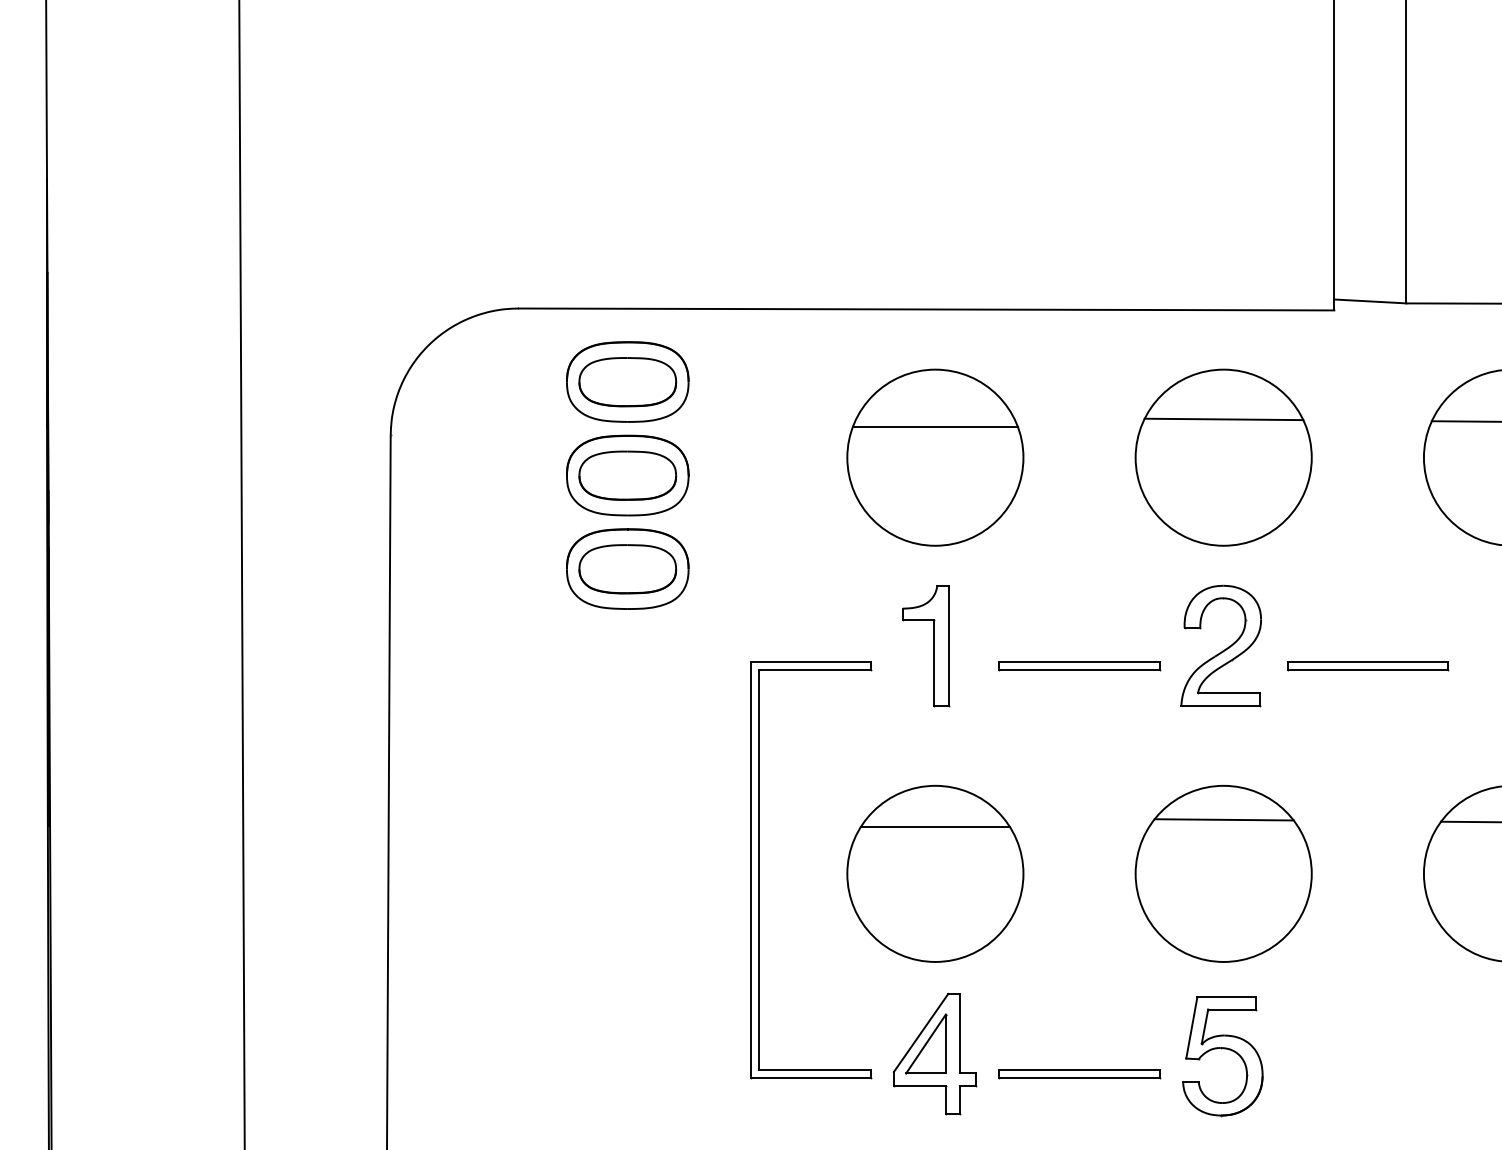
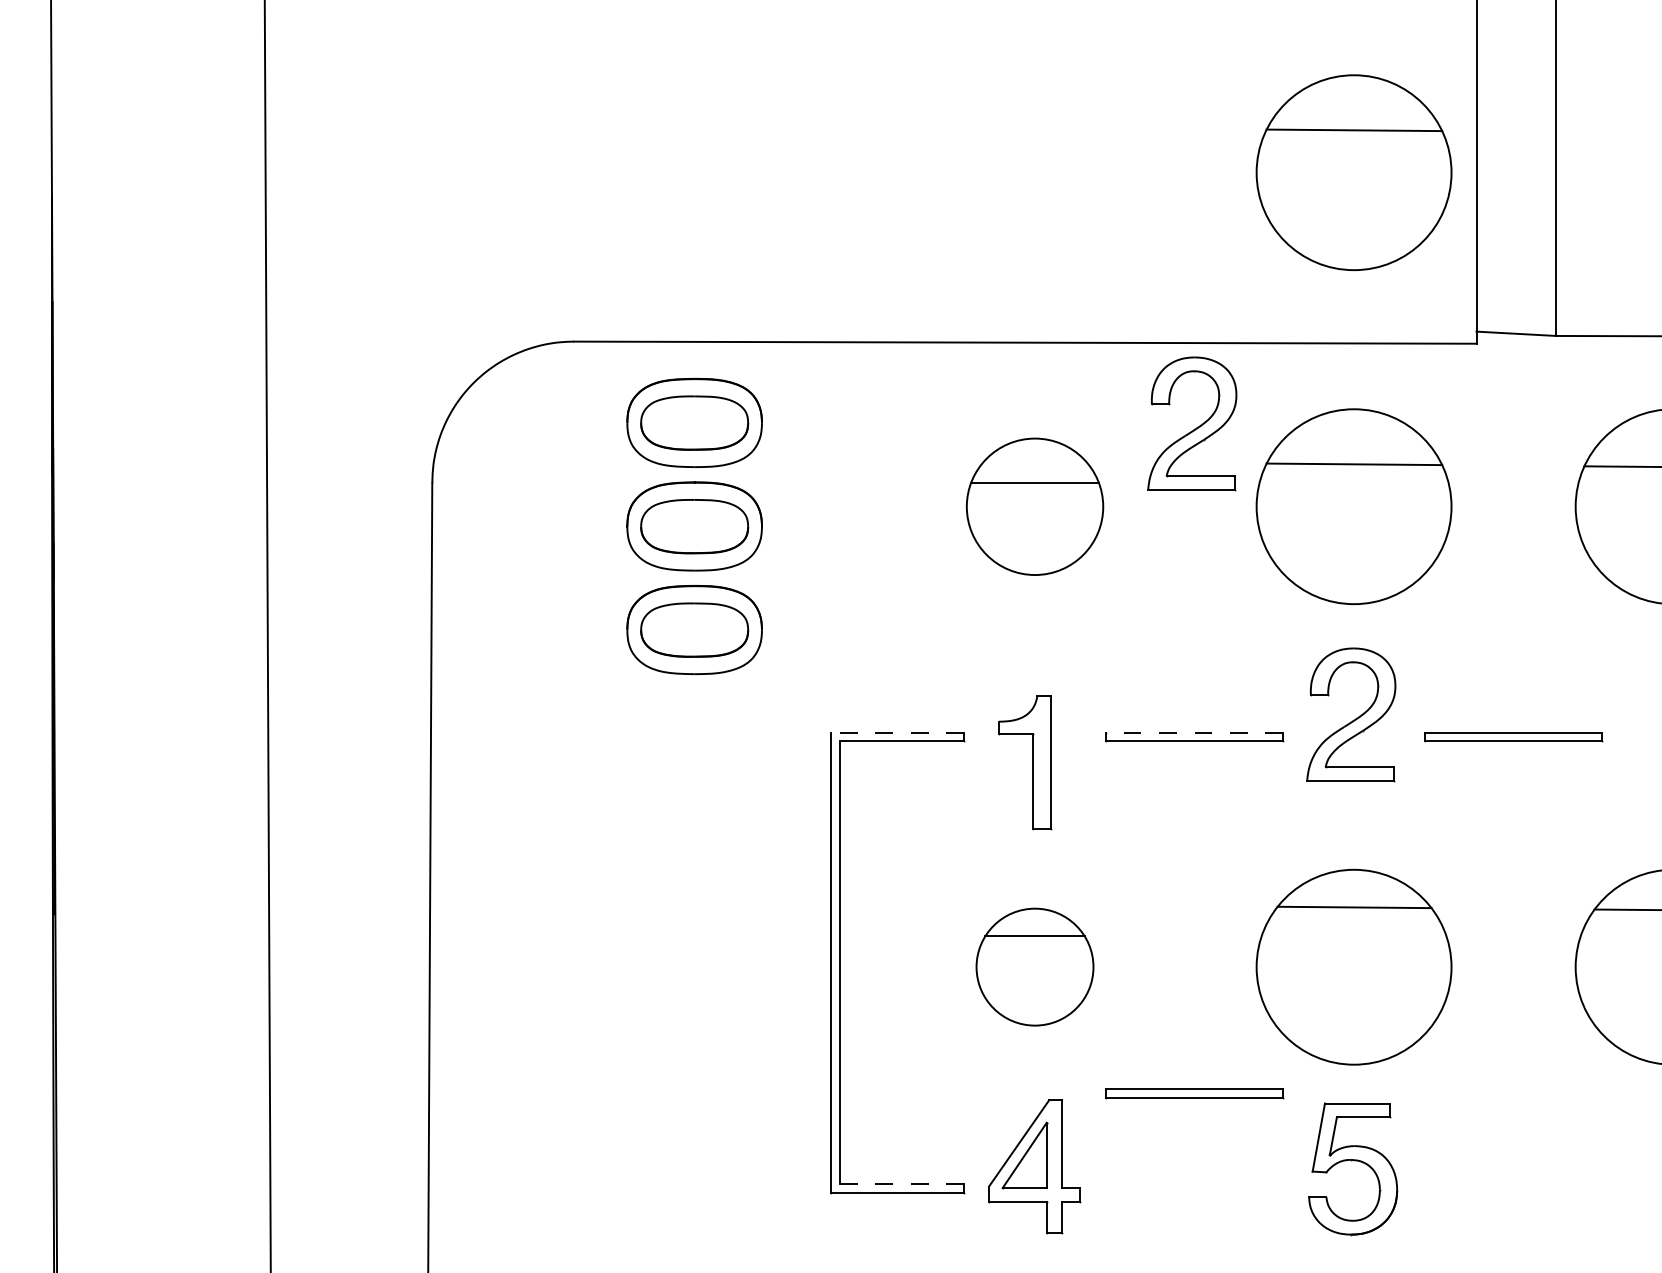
part: (1223, 155) -> (1353, 172), added
part: (1077, 382) -> (1192, 423), added
part: (934, 457) -> (1034, 506), size x0.7
part: (933, 645) -> (1032, 762), moved
line: (811, 661) -> (897, 732), solid -> dashed
line: (1079, 661) -> (1194, 732), solid -> dashed
part: (934, 873) -> (1034, 966), size x0.6
line: (814, 1070) -> (901, 1184), solid -> dashed
part: (1079, 1073) -> (1194, 1093), moved

